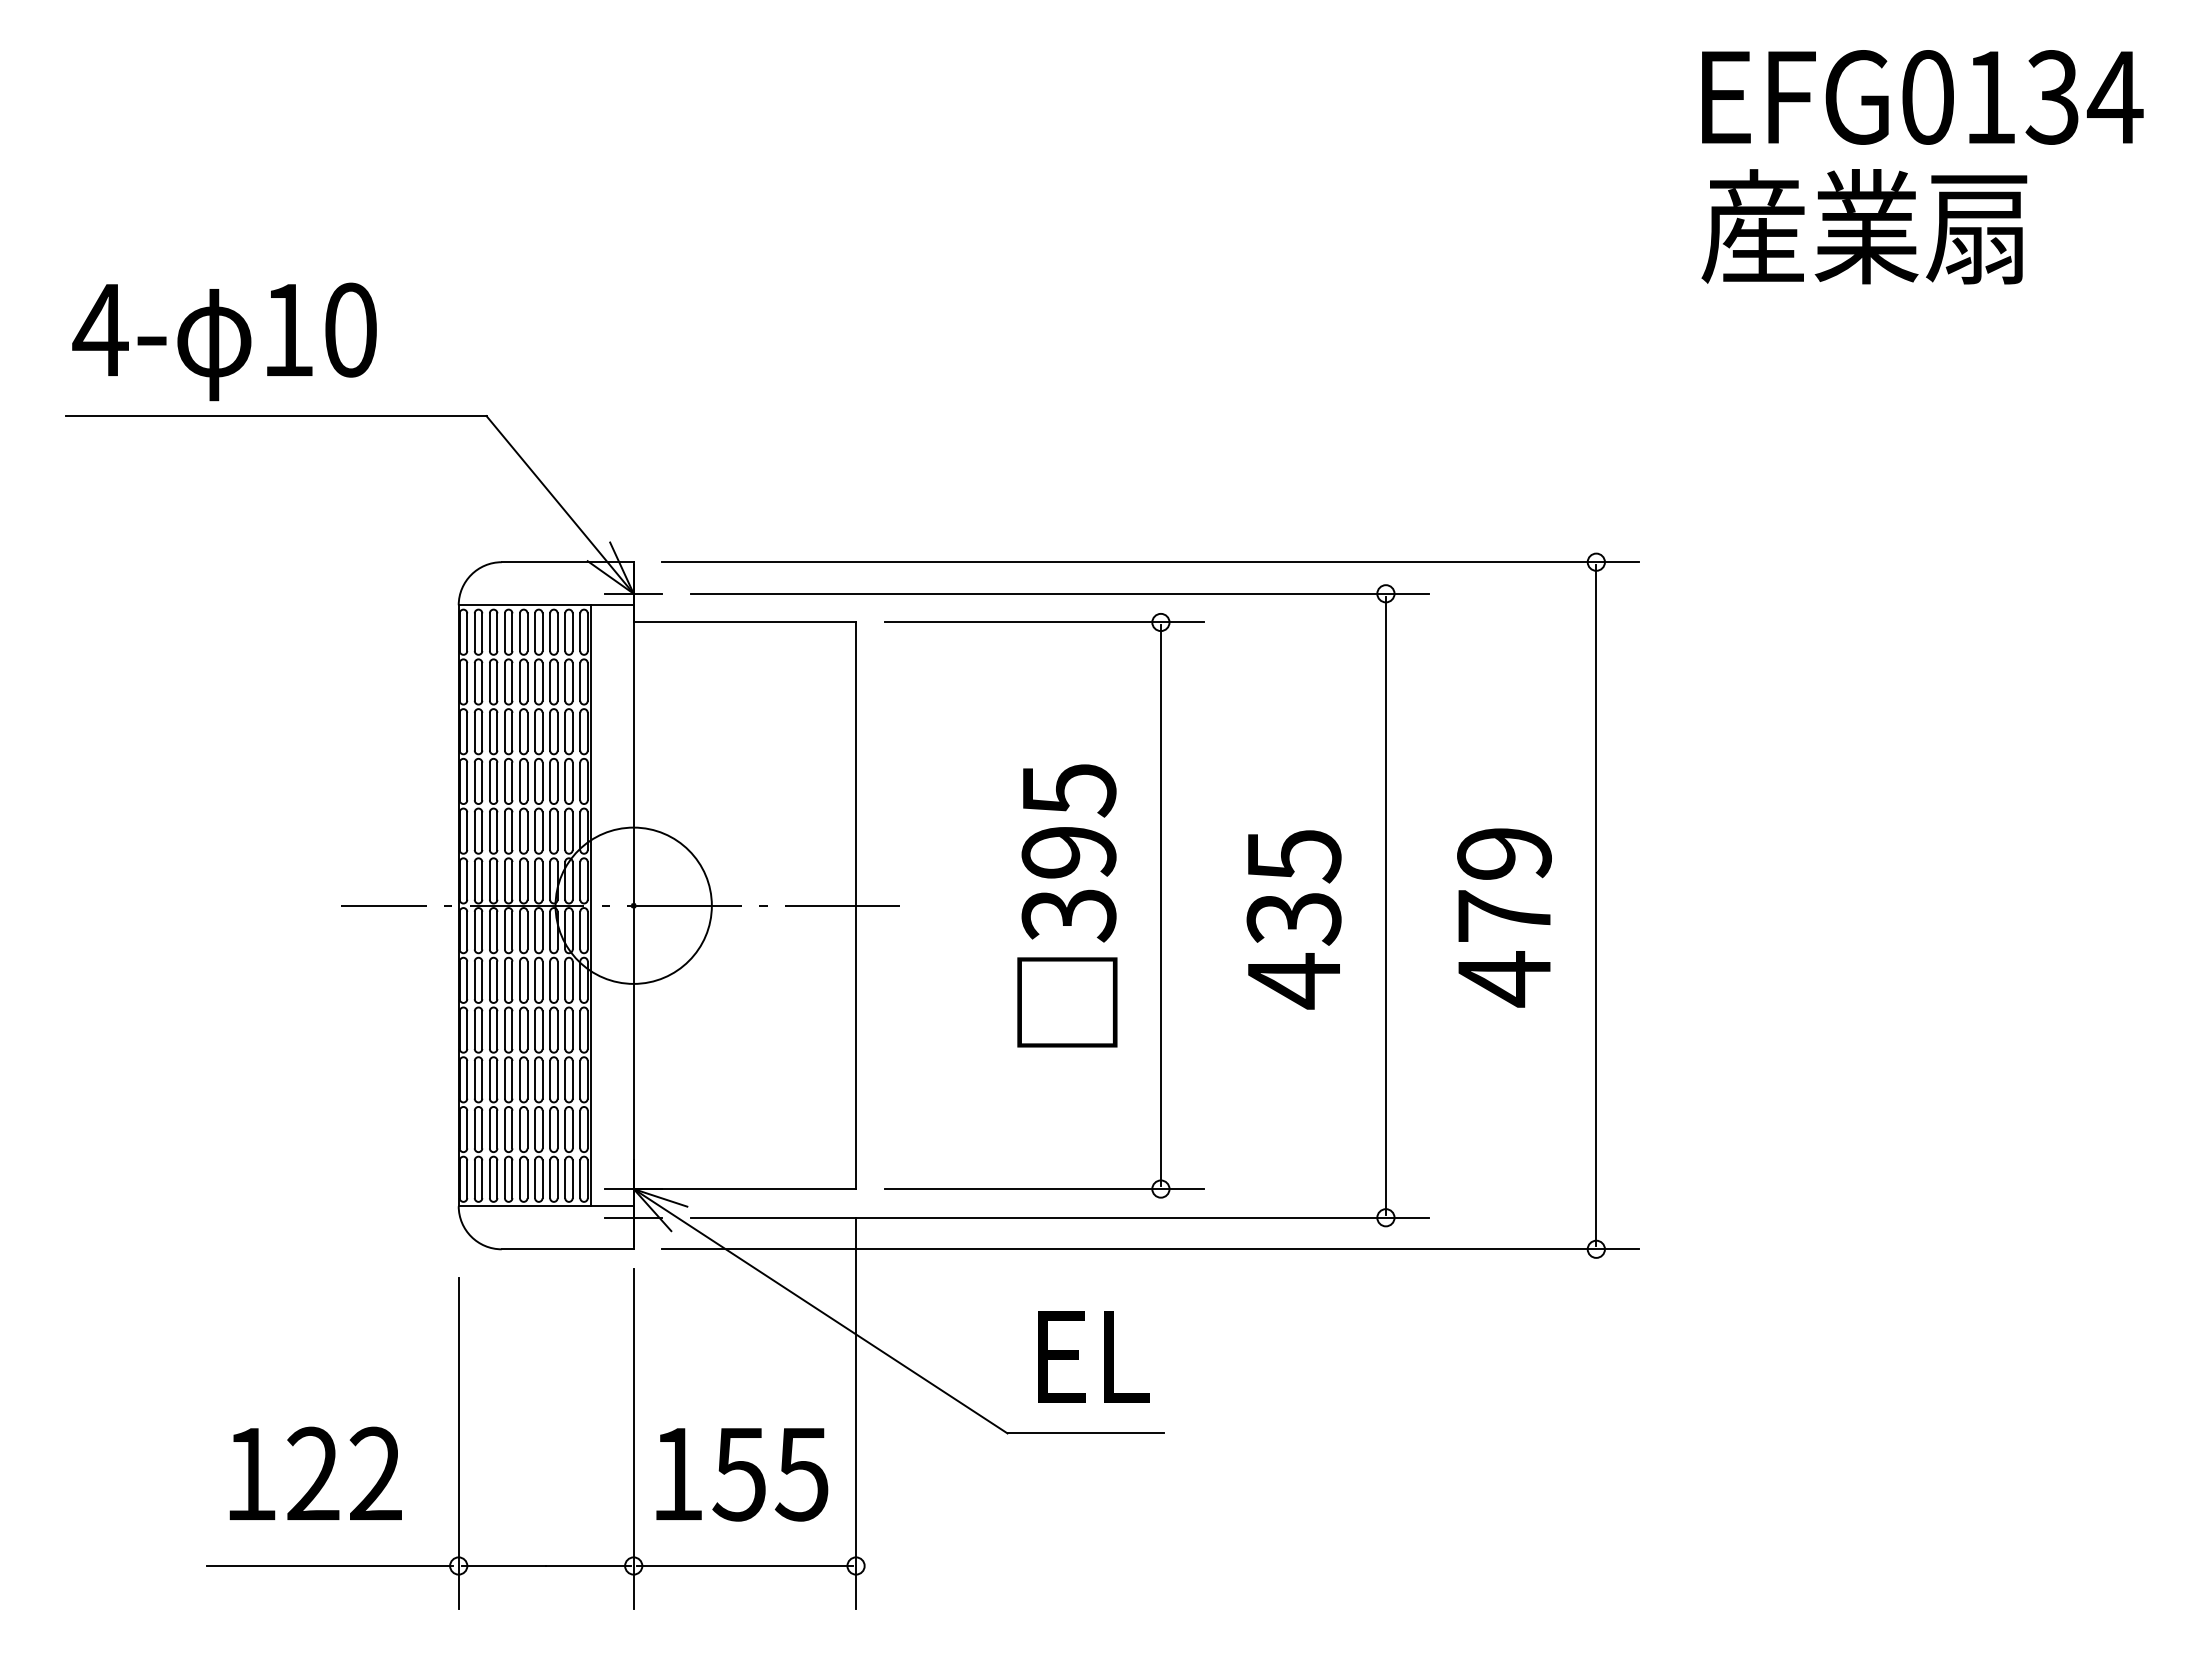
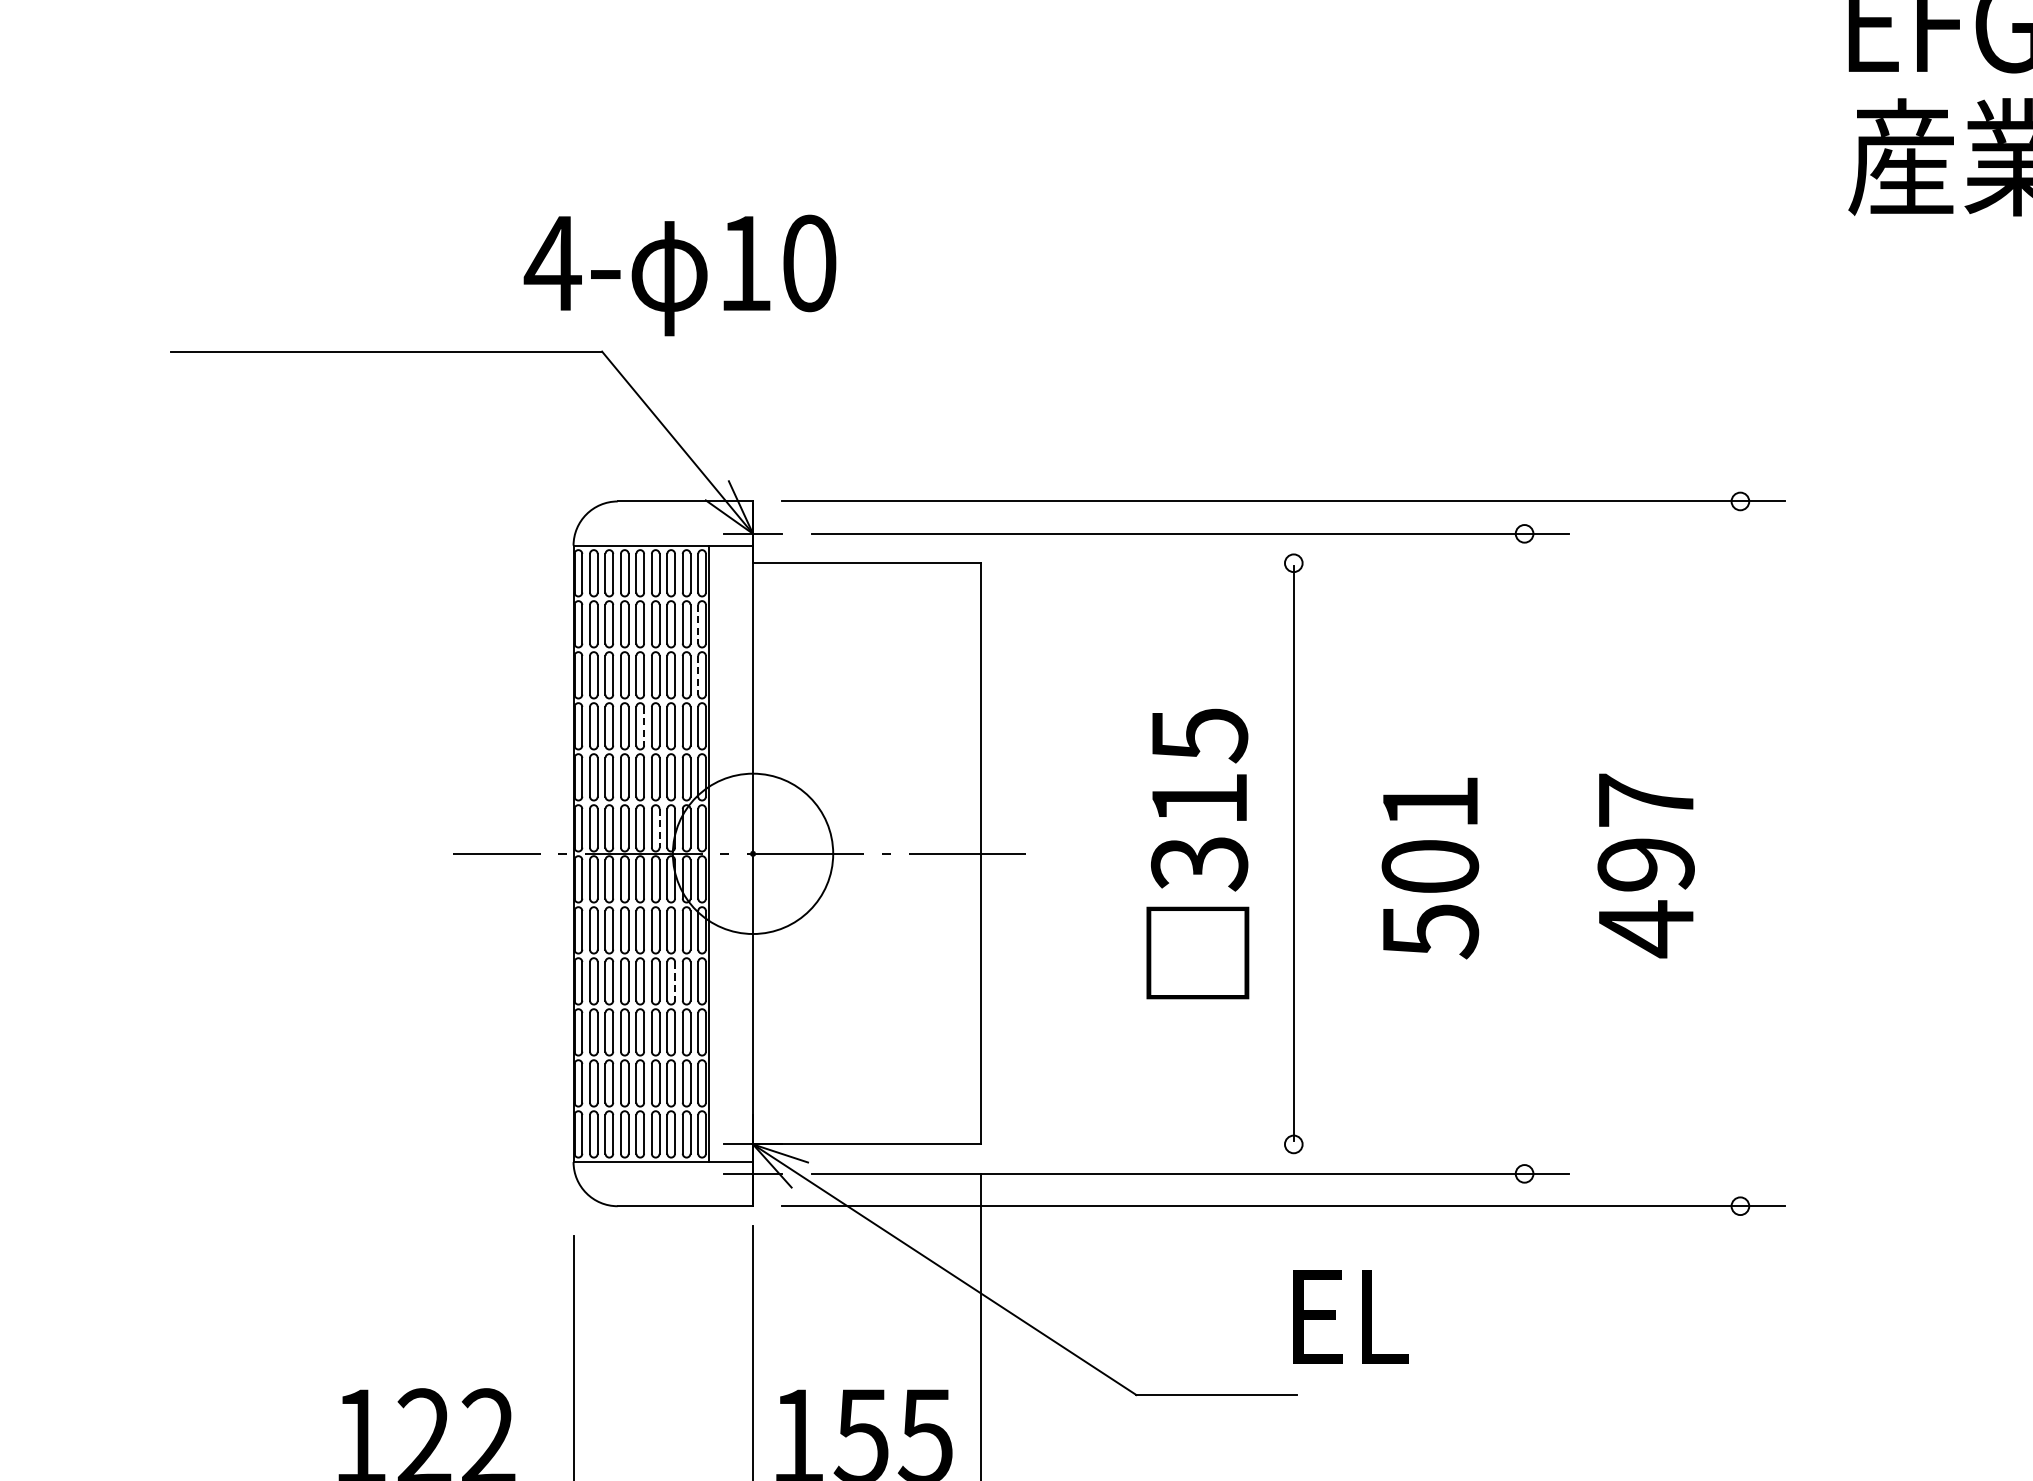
text: (224, 341) -> (679, 275), moved
line: (1043, 622) -> (1173, 563), removed
line: (580, 681) -> (698, 623), solid -> dashed
line: (580, 731) -> (698, 675), solid -> dashed
line: (527, 781) -> (644, 726), solid -> dashed
text: (1068, 852) -> (1199, 799), 395 -> 315
line: (542, 880) -> (659, 827), solid -> dashed
text: (1504, 884) -> (1646, 832), 479 -> 497
line: (1385, 905) -> (1524, 853), removed
line: (1596, 905) -> (1740, 853), removed
text: (1293, 919) -> (1429, 867), 435 -> 501
line: (557, 1030) -> (674, 981), solid -> dashed
line: (1043, 1189) -> (1173, 1144), removed
text: (1093, 1356) -> (1350, 1316), moved

